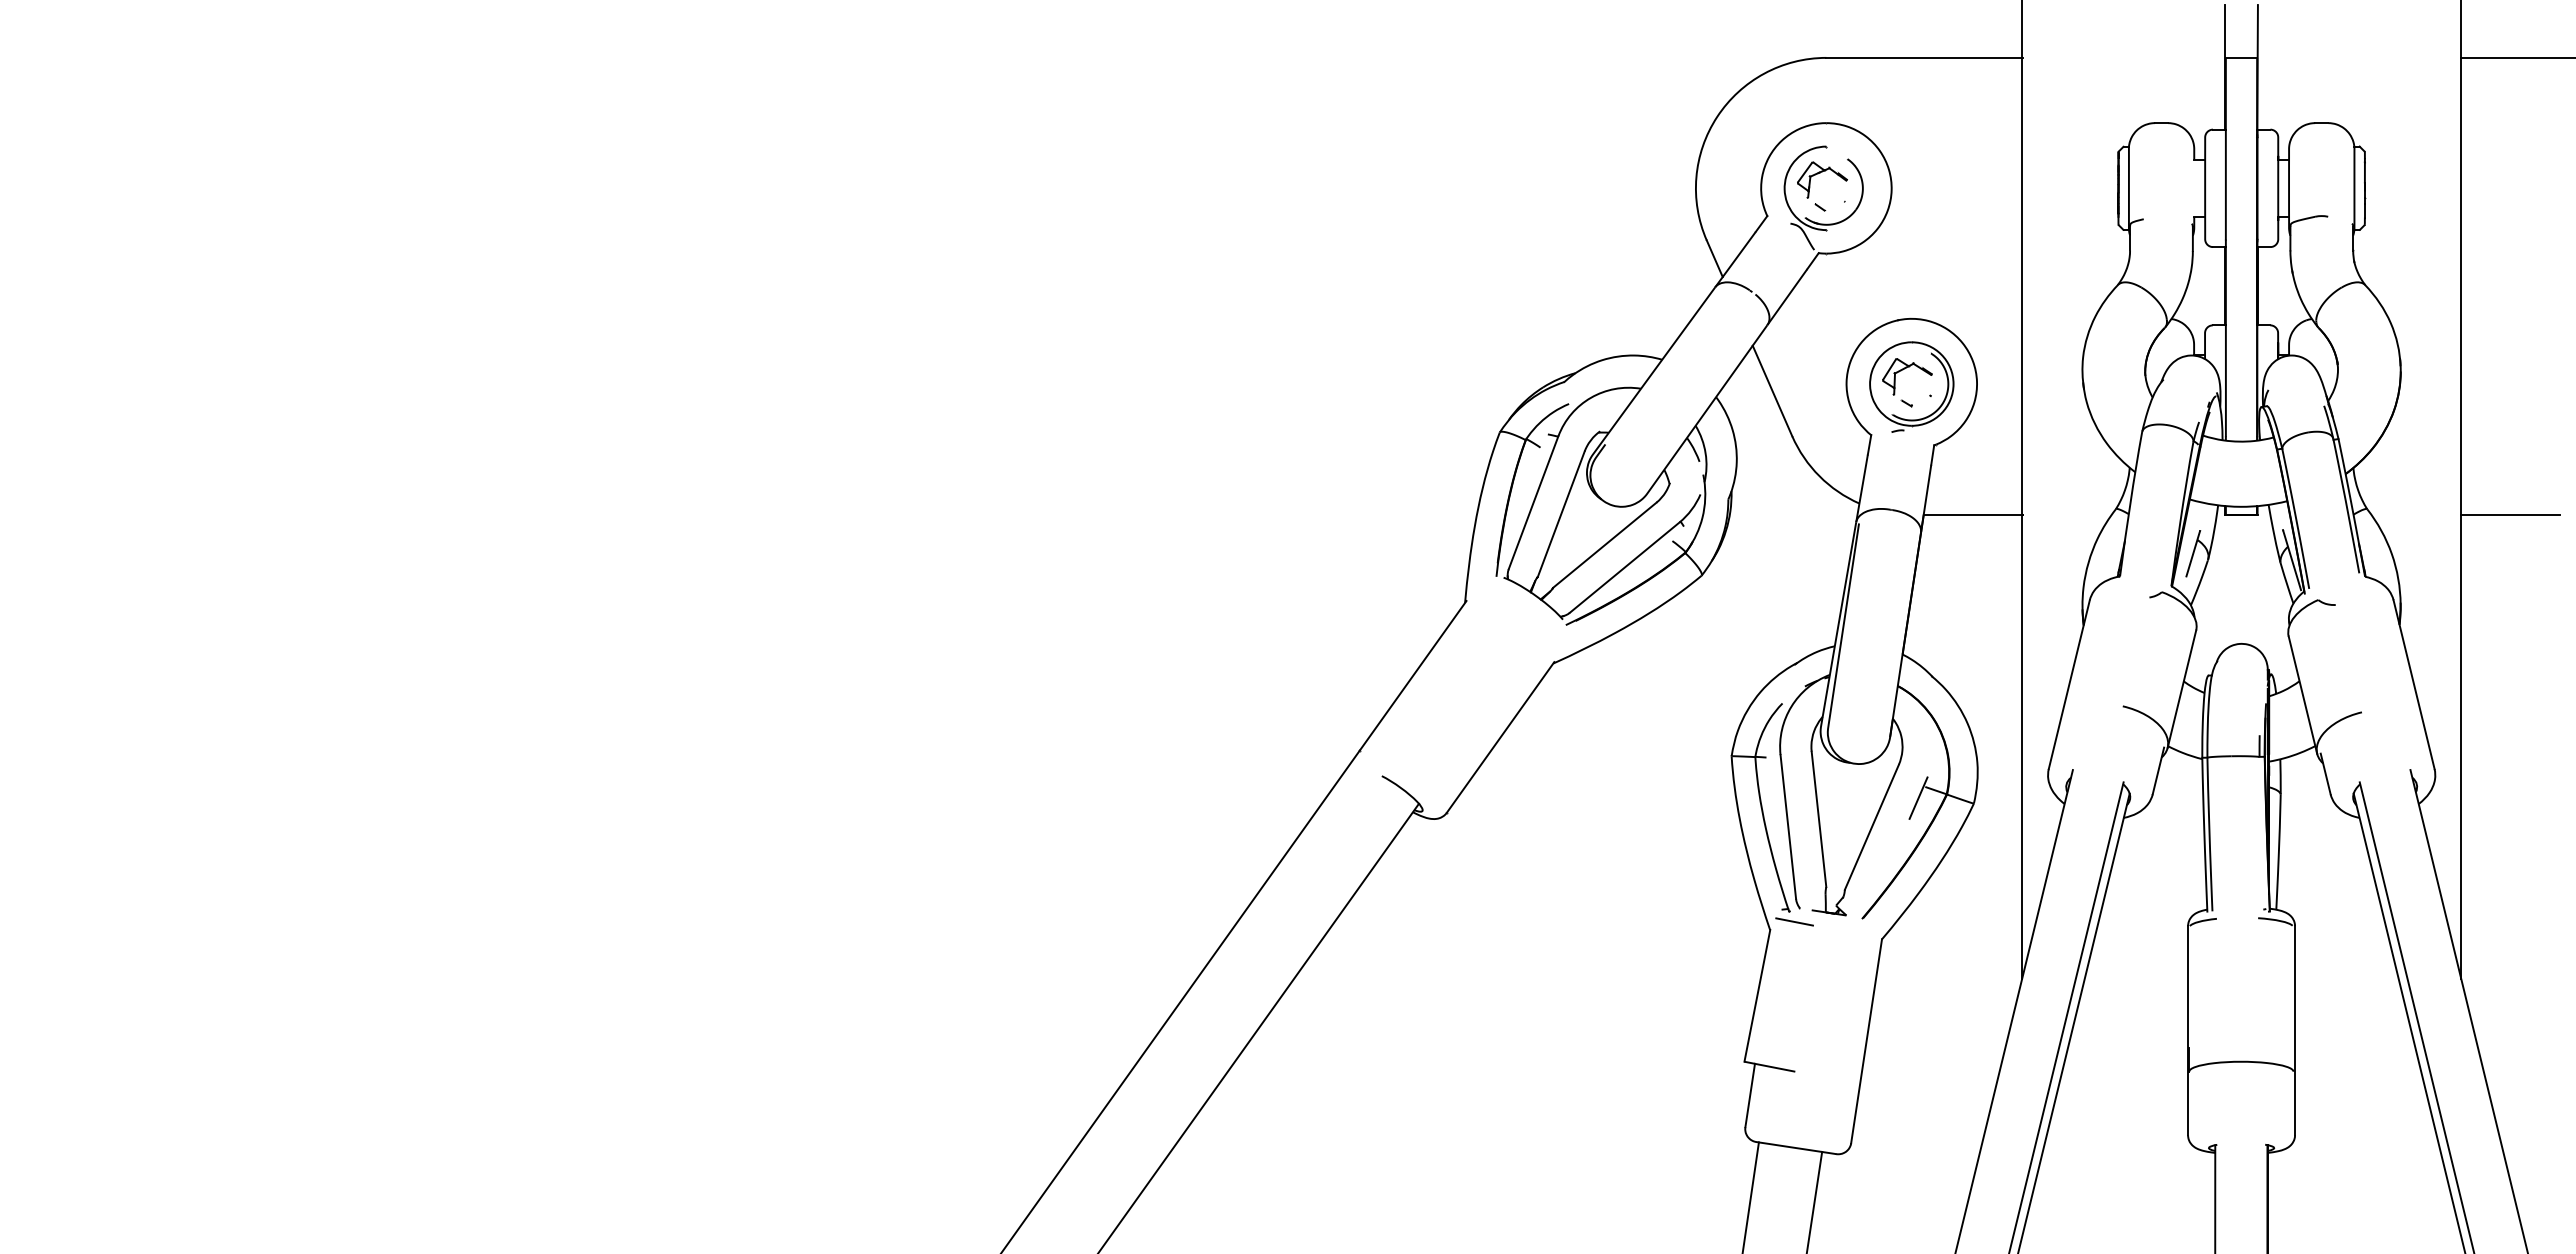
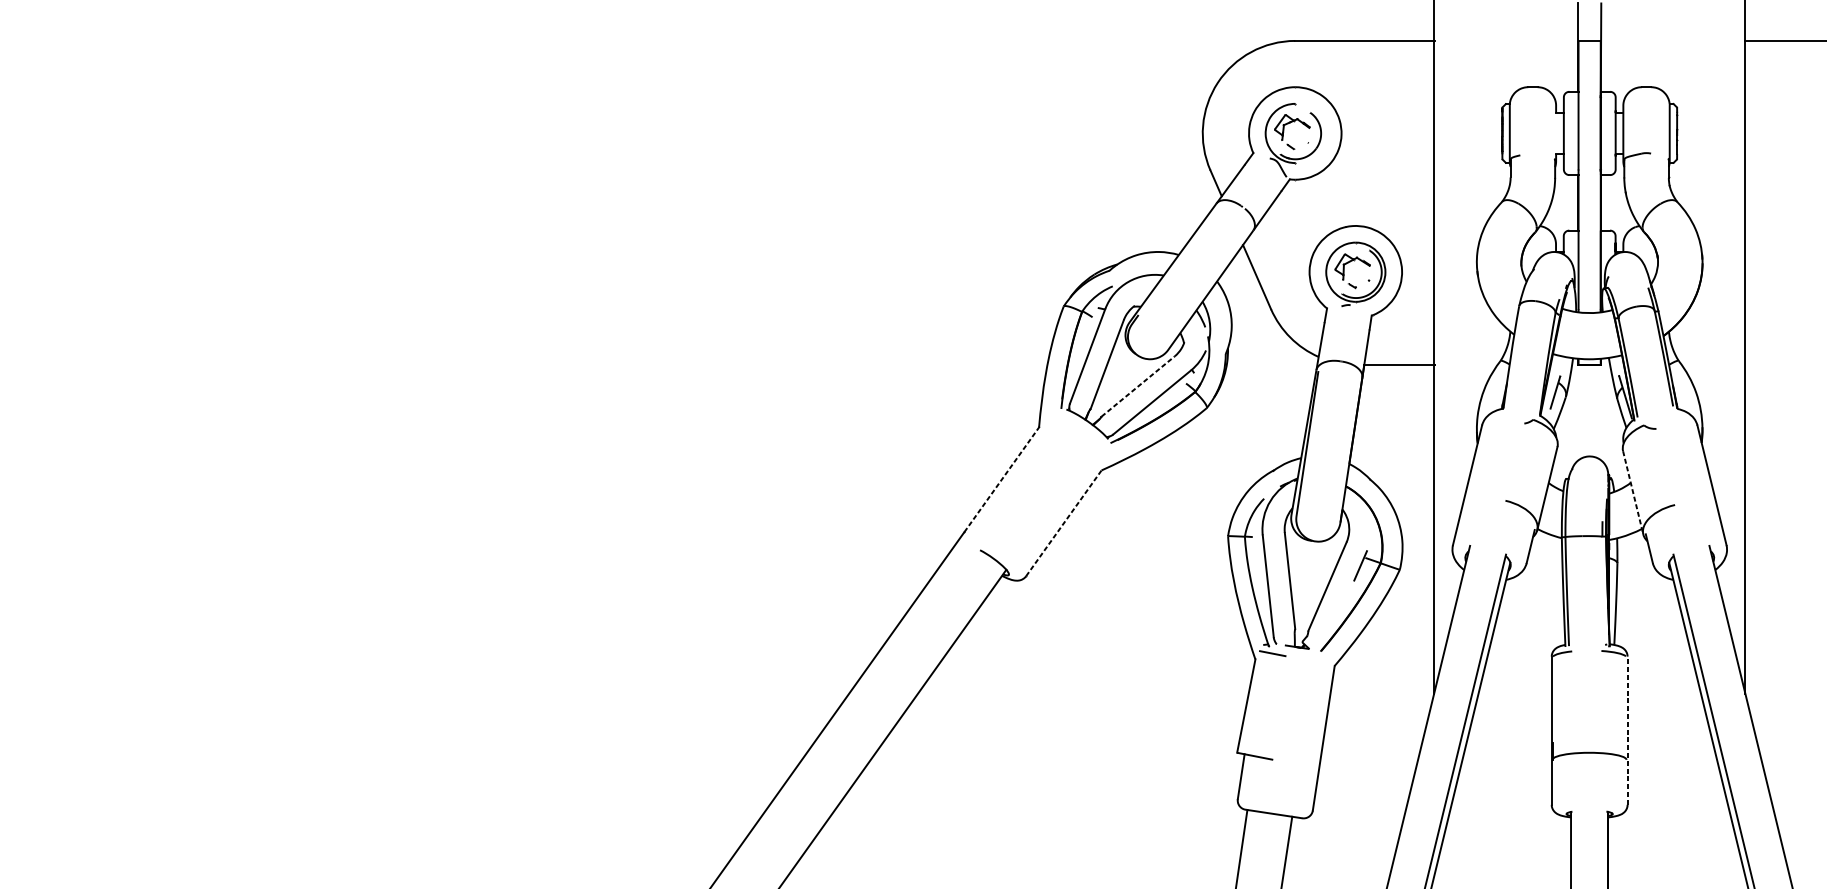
line: (2509, 514) -> (1779, 364), removed
line: (1604, 545) -> (1137, 386), solid -> dashed
line: (1413, 675) -> (1002, 478), solid -> dashed
line: (2303, 695) -> (1633, 493), solid -> dashed
line: (1500, 737) -> (1064, 522), solid -> dashed
line: (2295, 1030) -> (1627, 730), solid -> dashed

